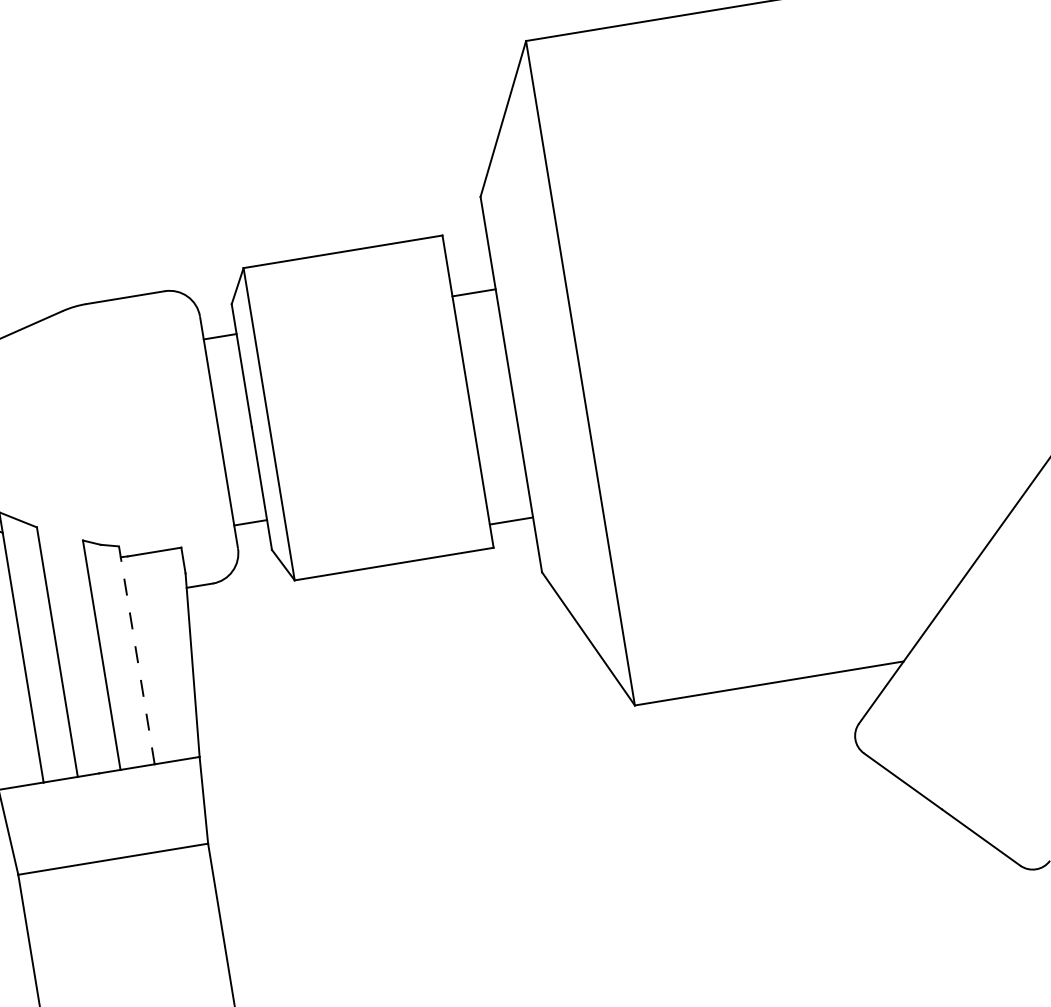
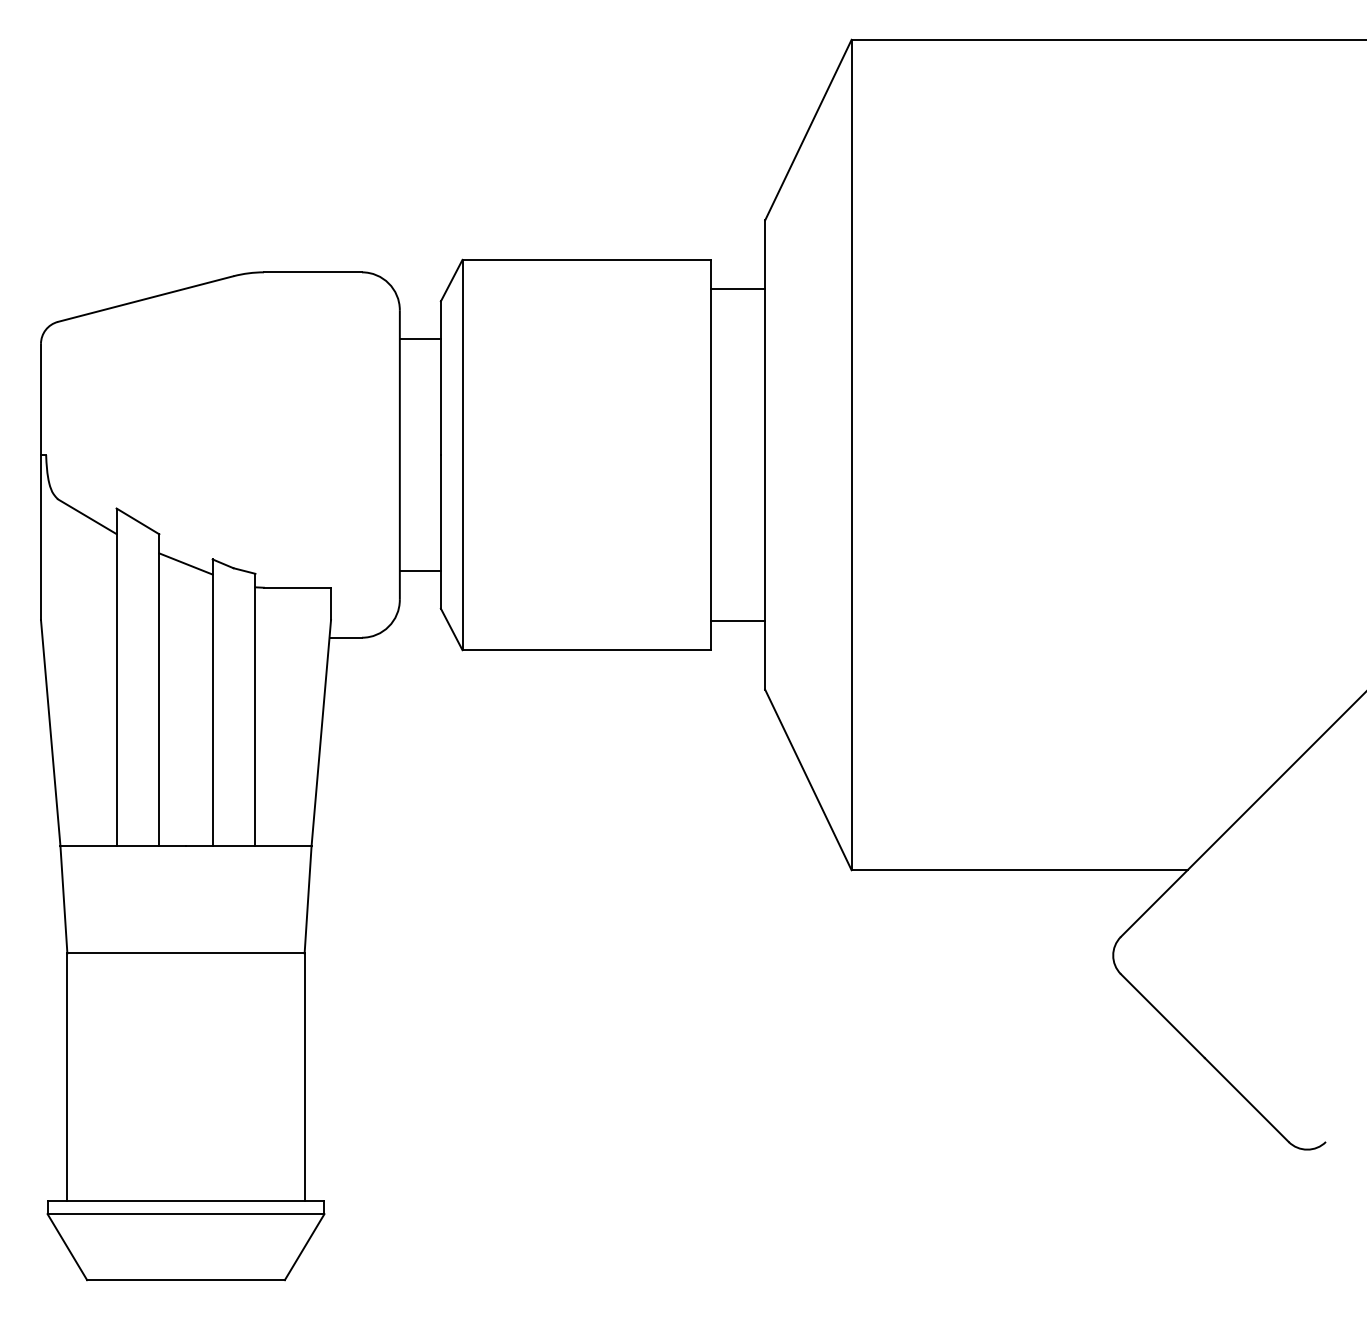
line: (474, 292) -> (738, 288), moved
line: (61, 547) -> (185, 563), added
line: (136, 654) -> (255, 709), dashed -> solid

